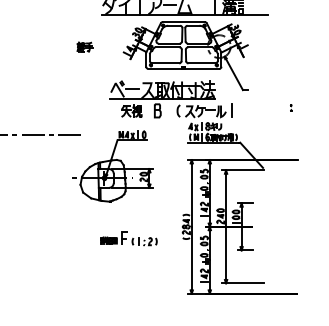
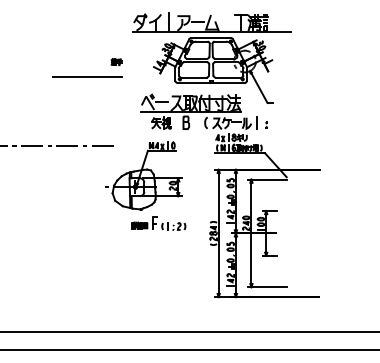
part: (84, 47) -> (116, 62), size x0.71
line: (54, 63) -> (87, 77), added
part: (291, 107) -> (266, 124), moved
part: (128, 238) -> (158, 223), moved

